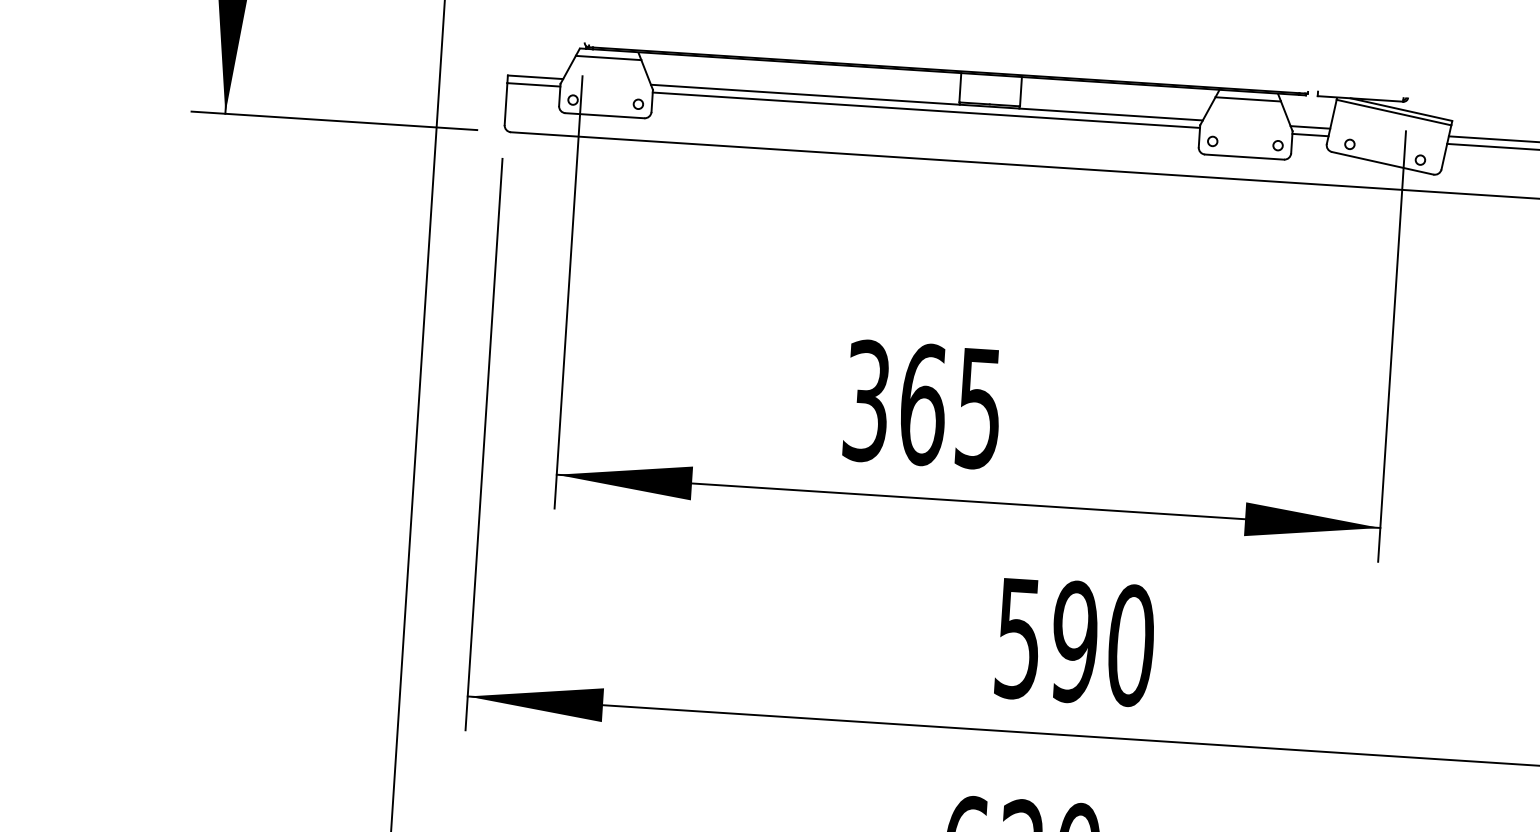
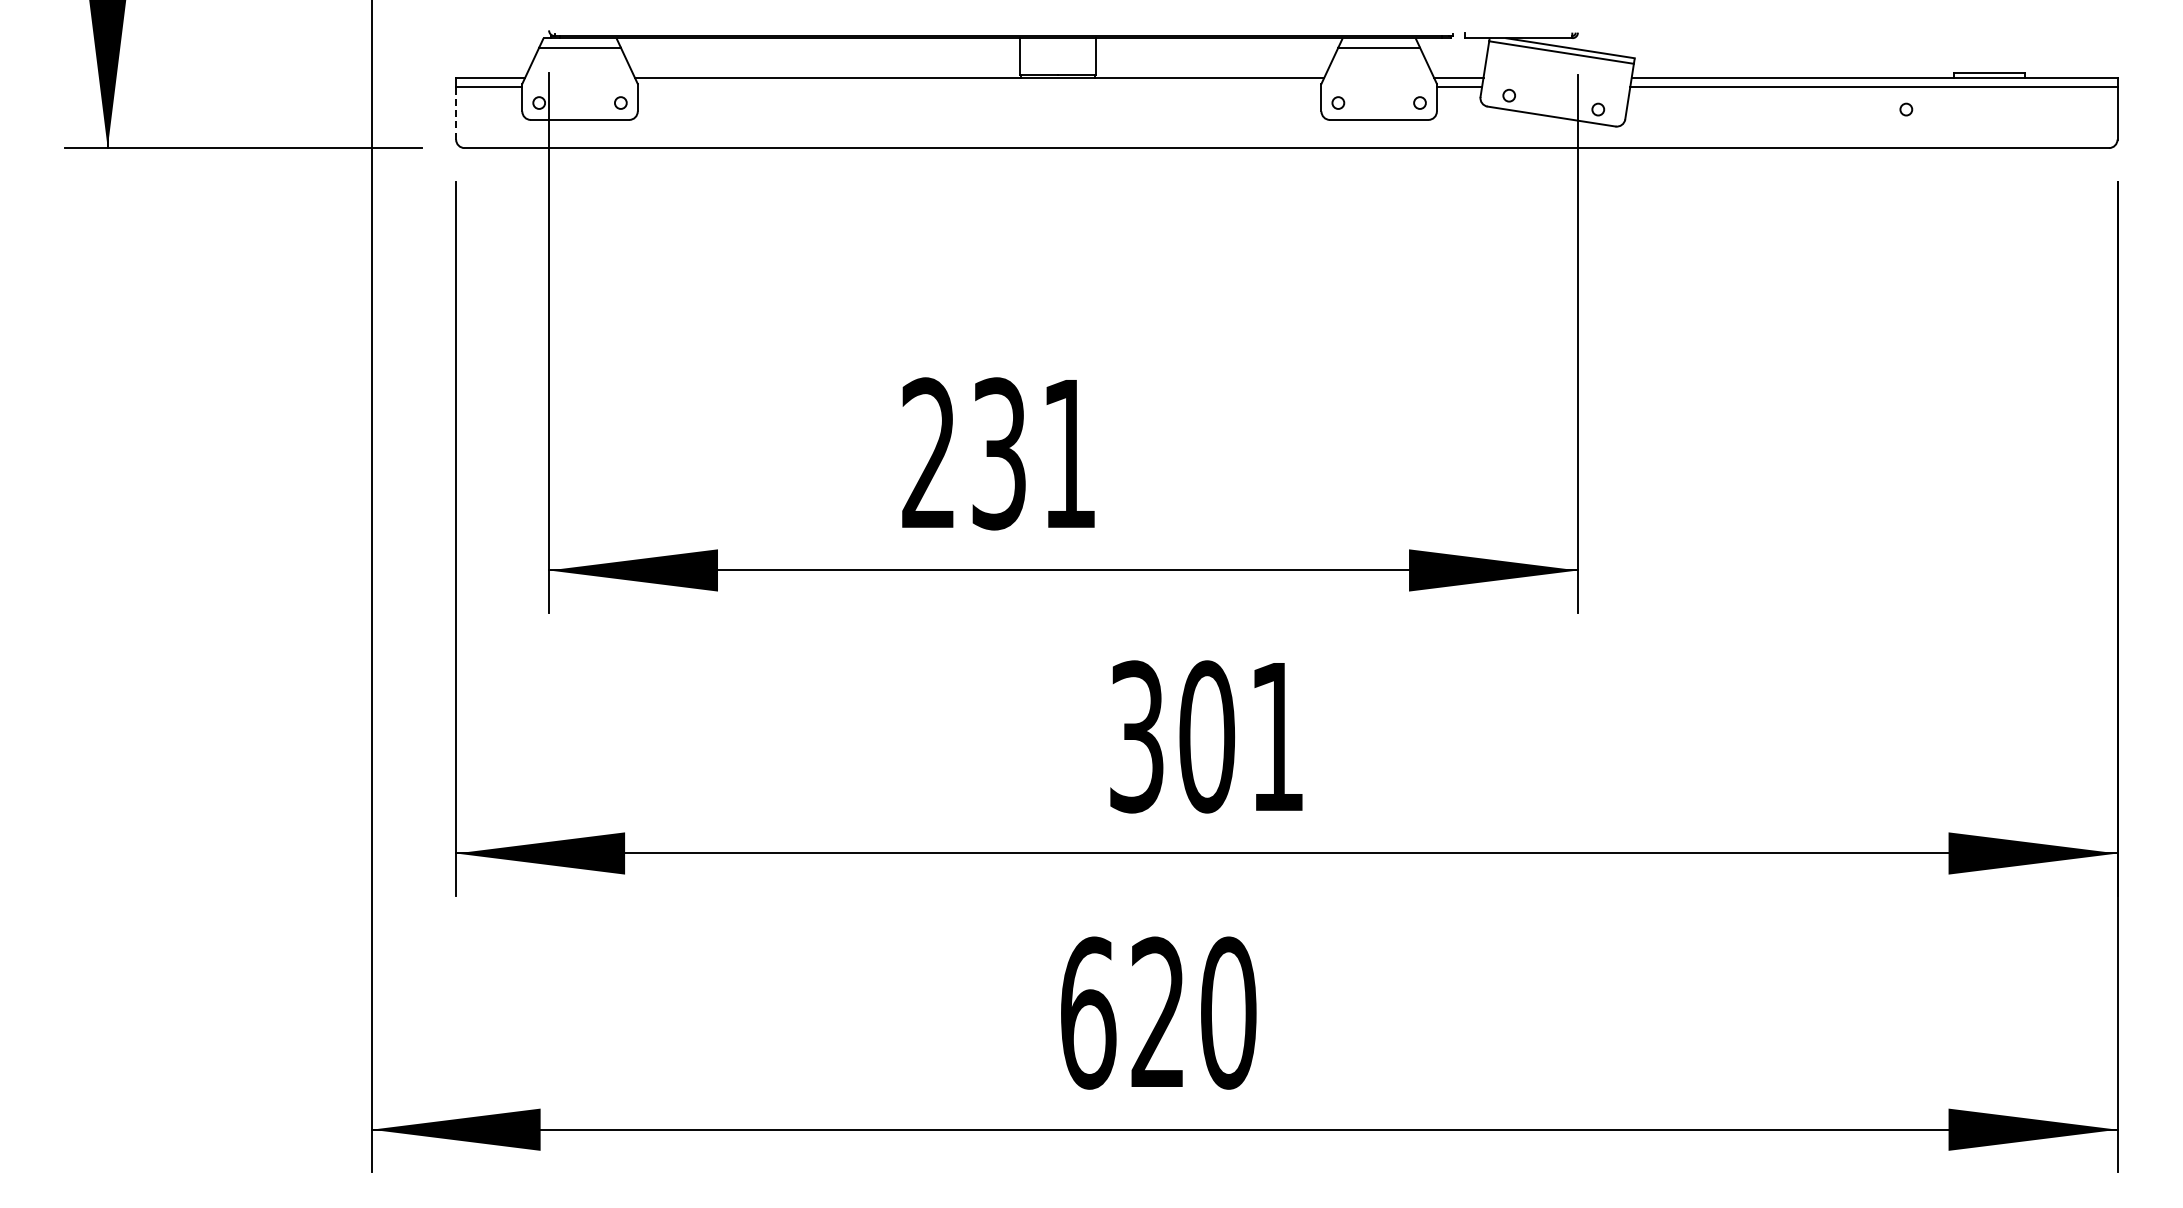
line: (506, 103) -> (456, 112), solid -> dashed
line: (926, 110) -> (979, 87), removed
text: (922, 404) -> (998, 453), 365 -> 231
text: (1075, 641) -> (1207, 736), 590 -> 301

